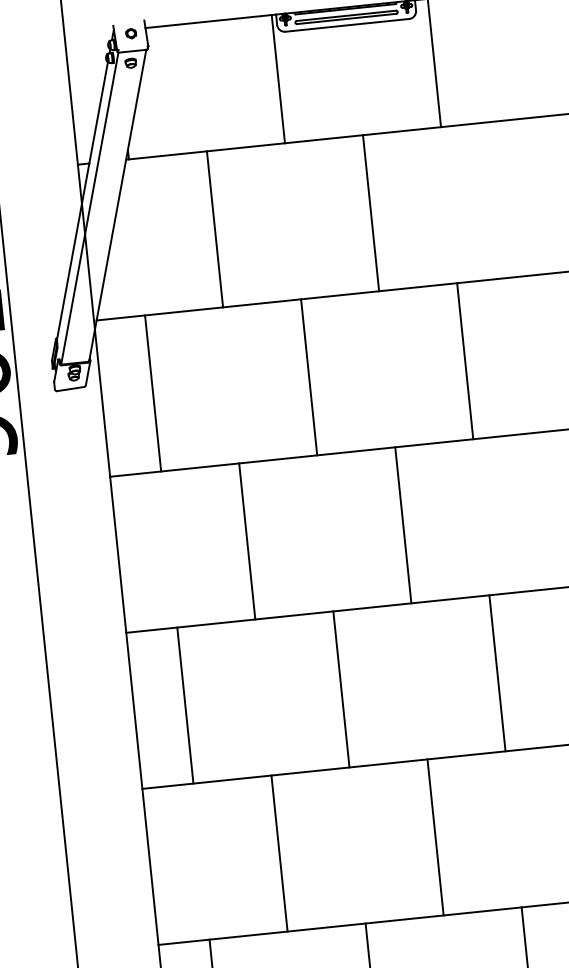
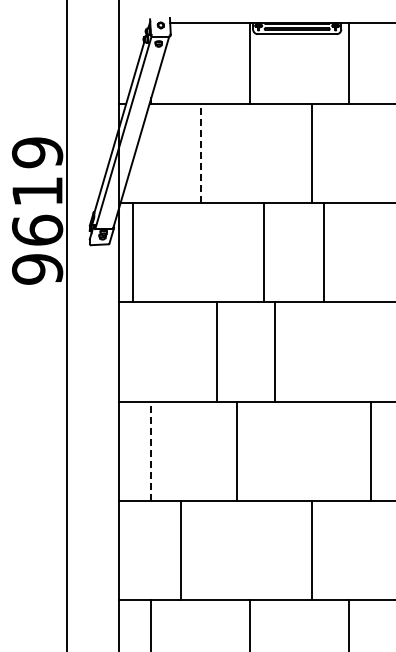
line: (370, 212) -> (311, 153), moved
line: (214, 228) -> (200, 153), solid -> dashed
line: (465, 360) -> (324, 252), moved
line: (309, 376) -> (264, 252), moved
line: (153, 392) -> (133, 252), moved
line: (402, 524) -> (274, 351), moved
line: (246, 540) -> (216, 351), moved
line: (497, 672) -> (371, 450), moved
line: (341, 688) -> (237, 450), moved
line: (185, 706) -> (151, 451), solid -> dashed
line: (434, 836) -> (311, 549), moved
line: (278, 852) -> (180, 549), moved

